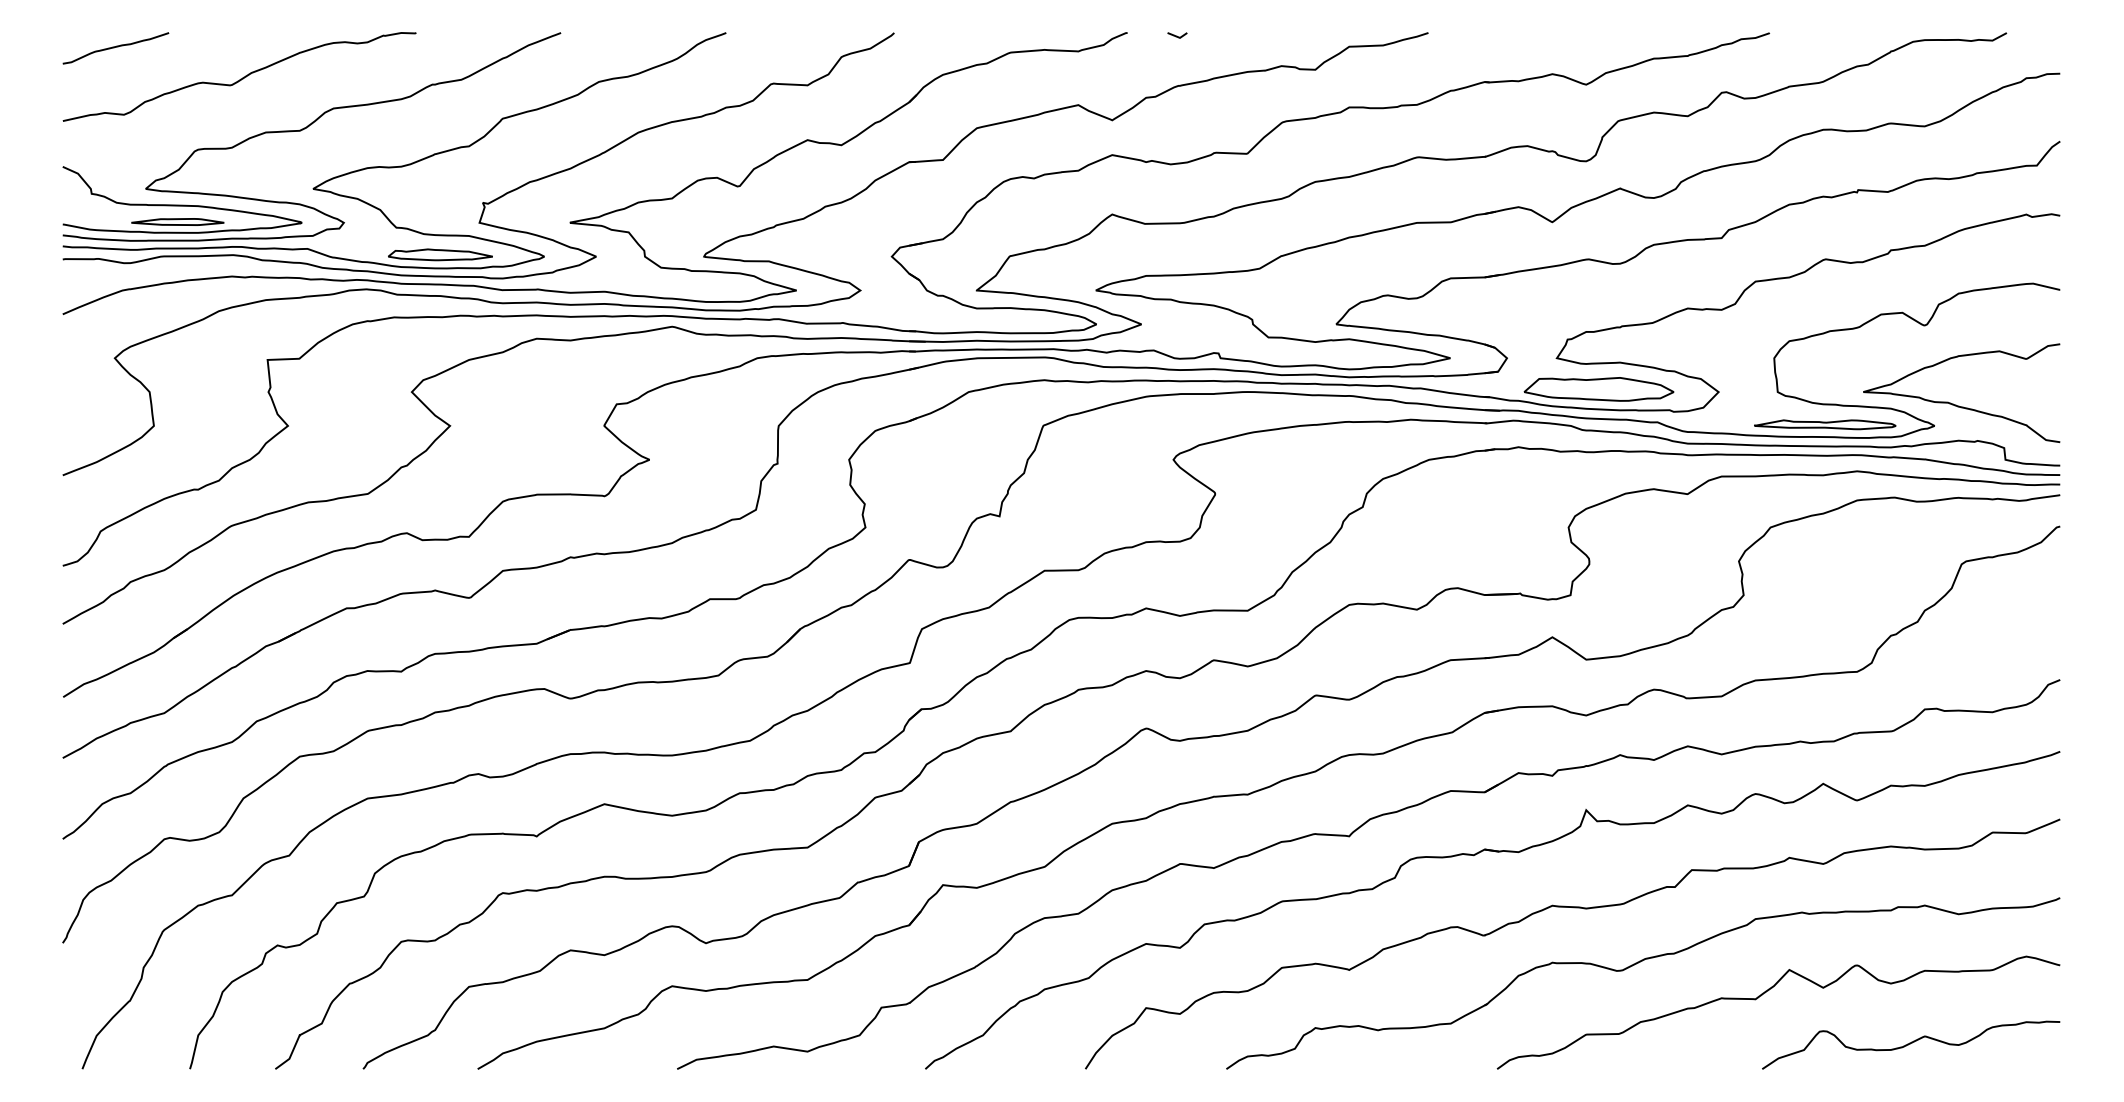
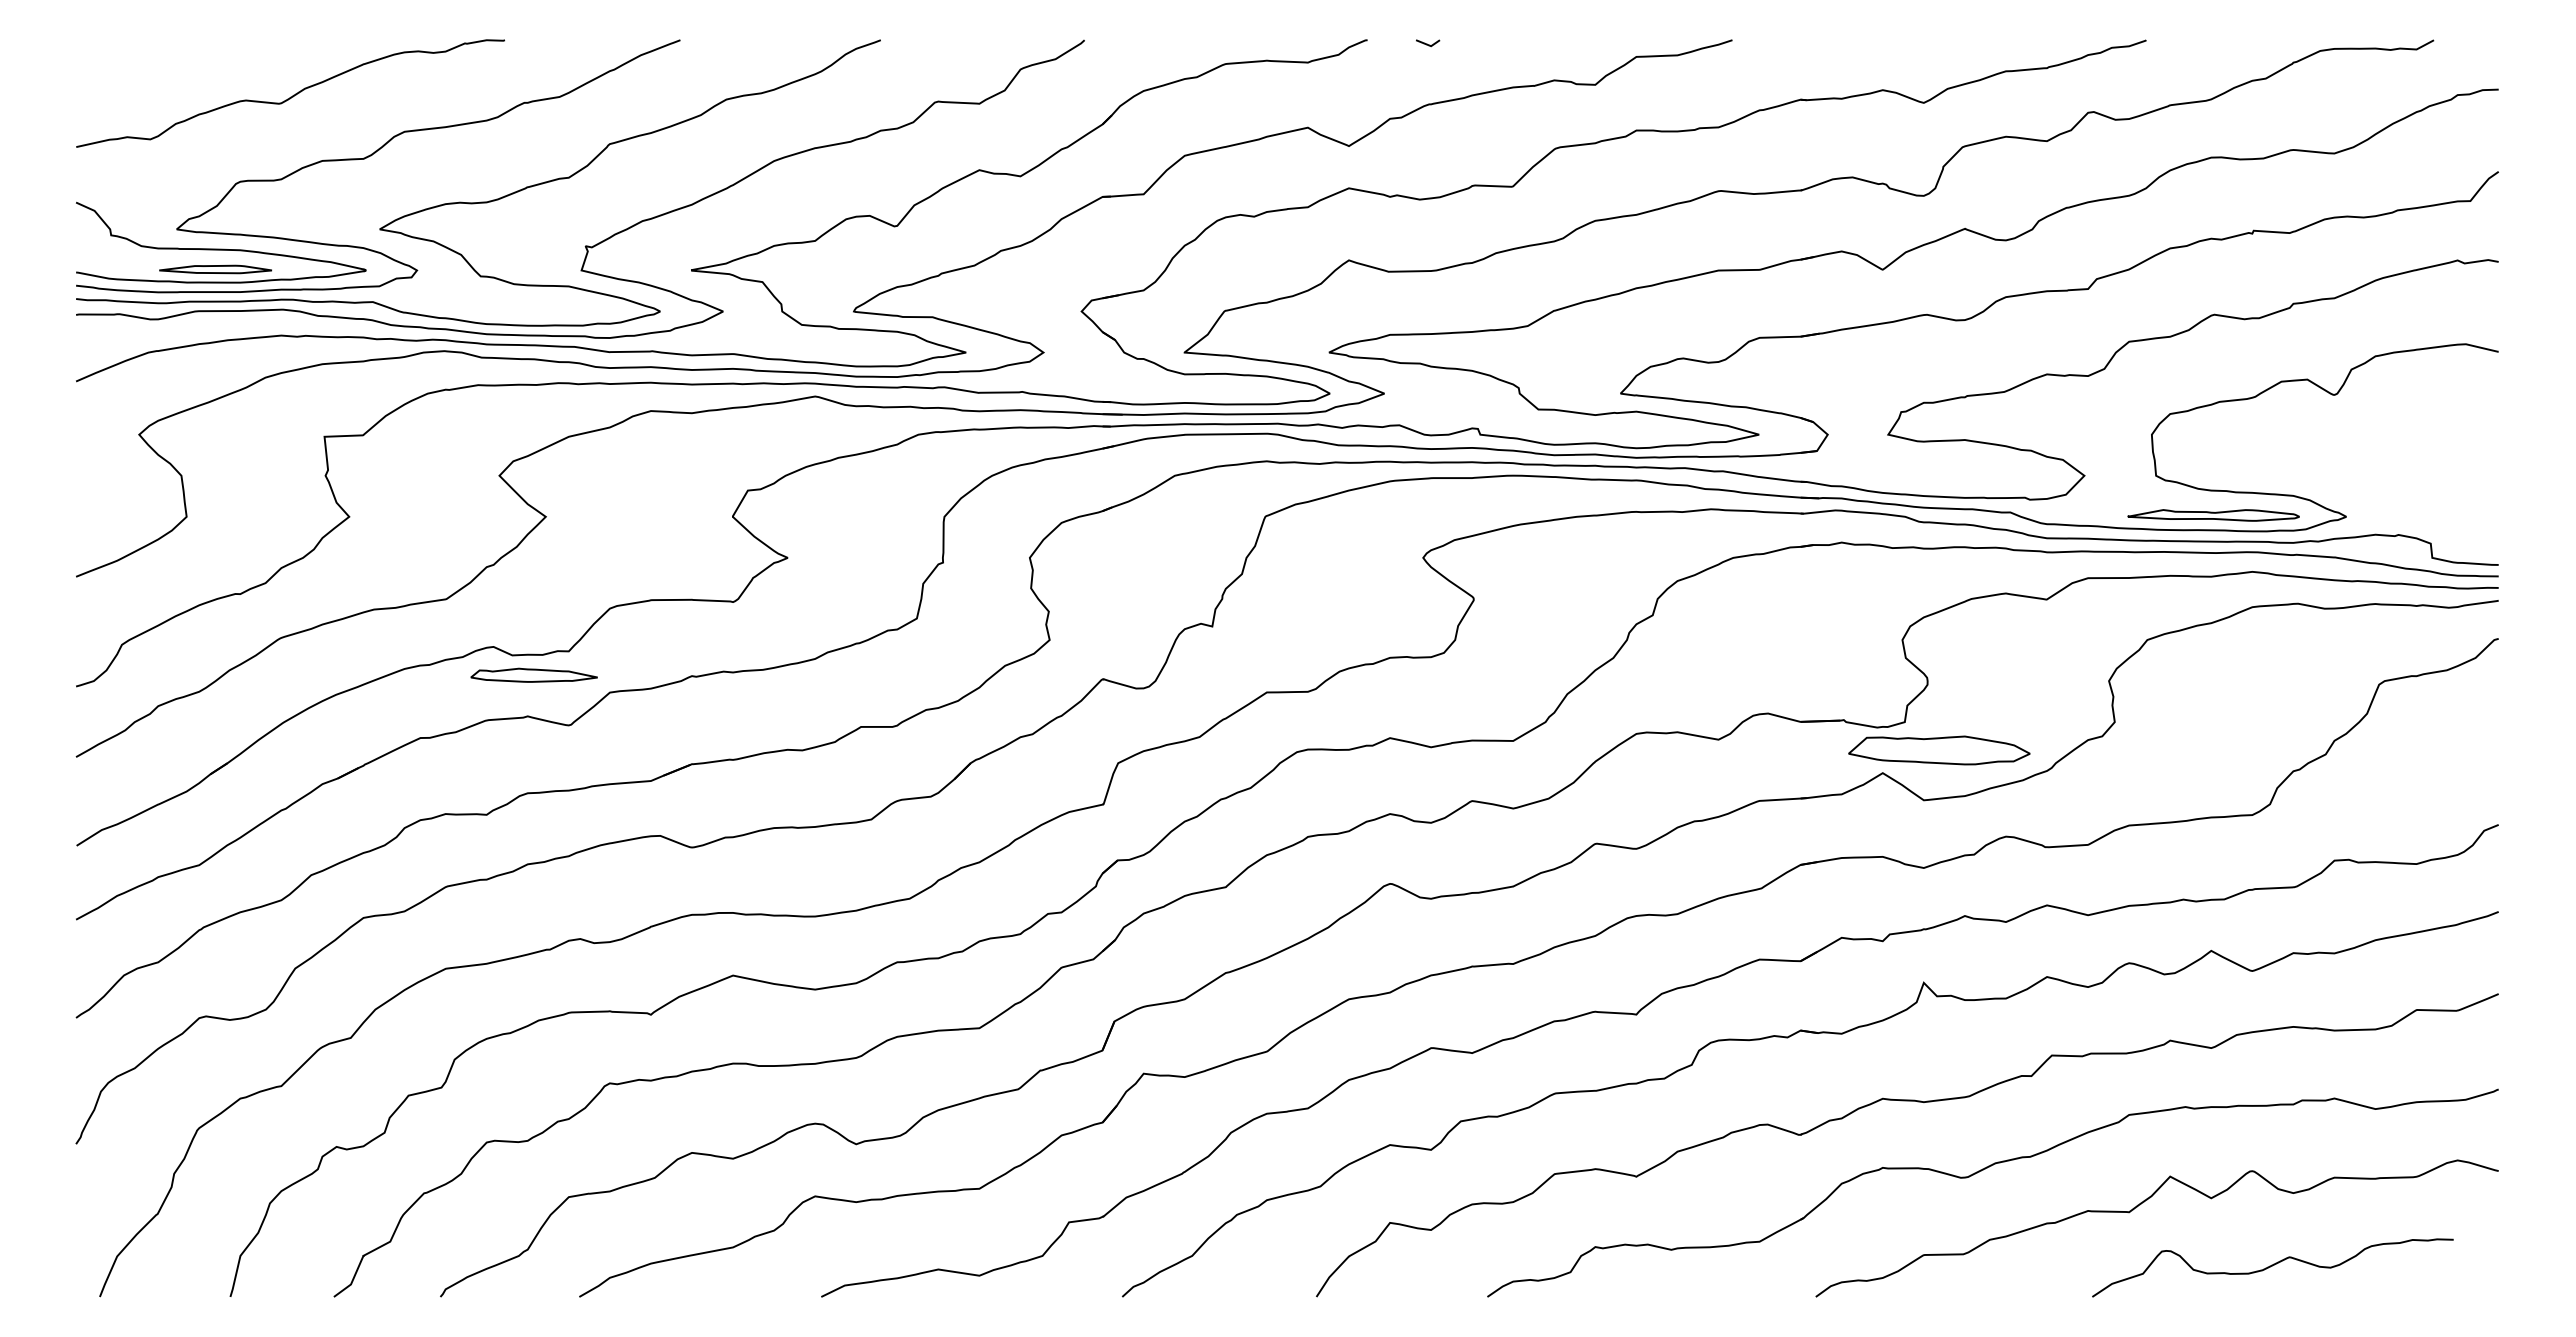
curve: (115, 47) -> (140, 57), removed
part: (439, 254) -> (533, 674), moved
part: (1599, 389) -> (1939, 750), moved
curve: (1956, 405) -> (2373, 491), removed
curve: (1910, 1044) -> (2272, 1266), moved

